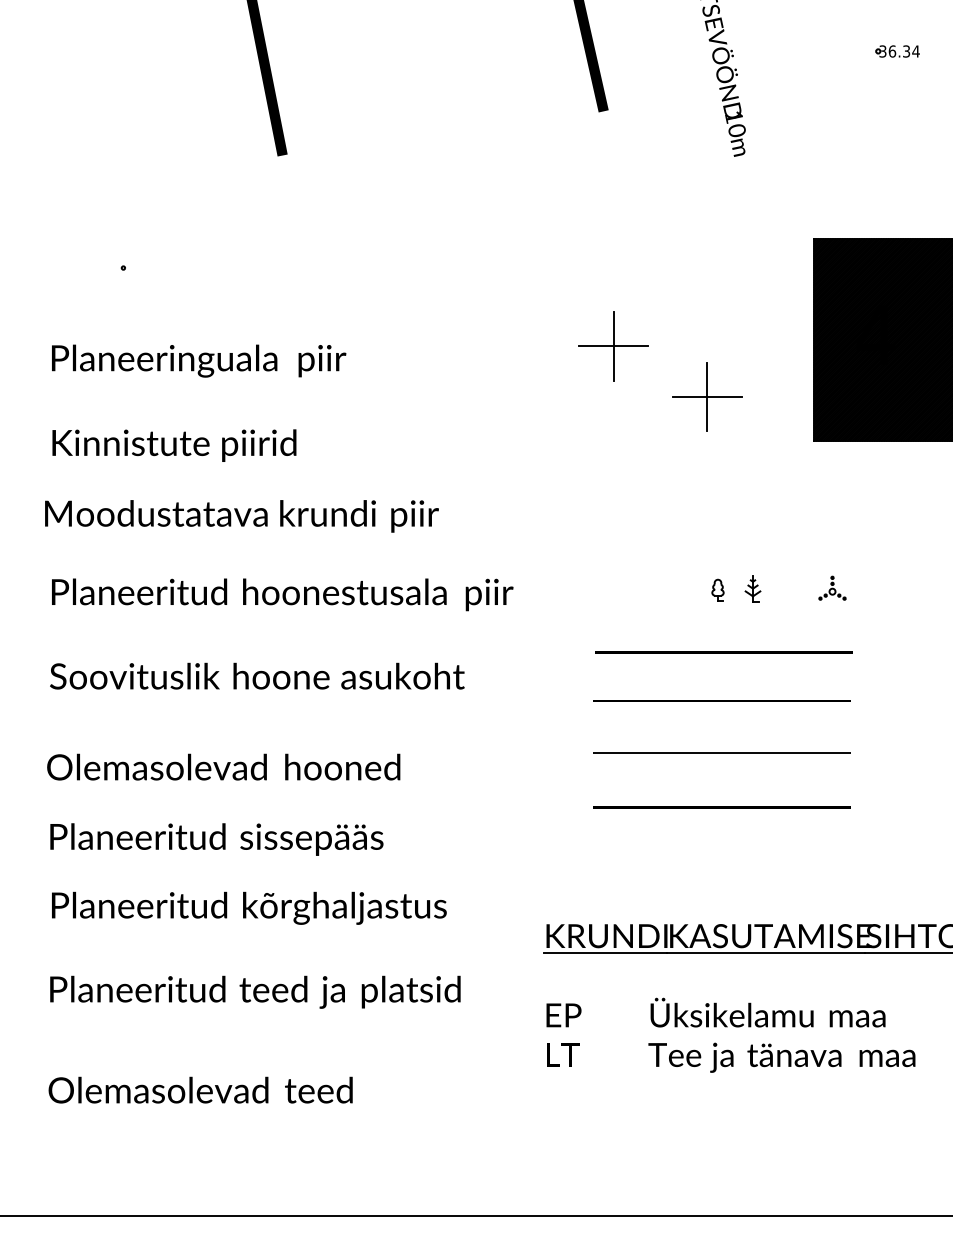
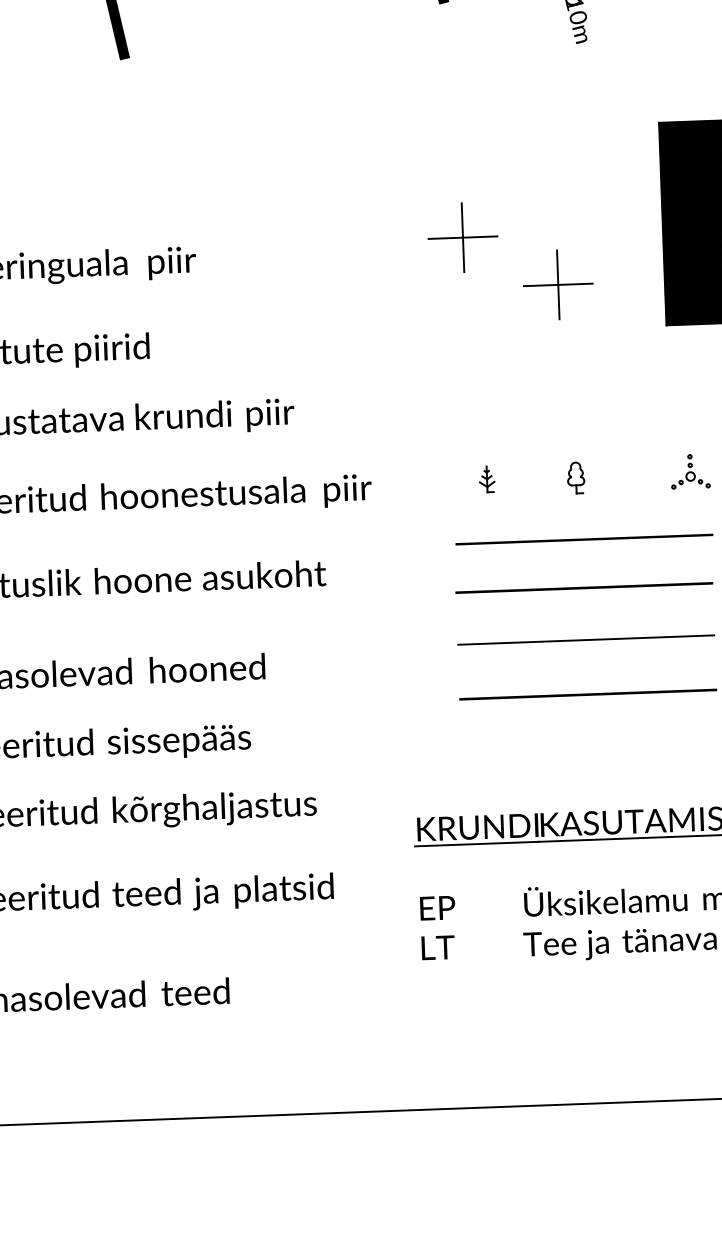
part: (832, 587) -> (690, 470), size x1.43
part: (752, 588) -> (486, 479), moved
part: (717, 590) -> (575, 477), size x1.43

